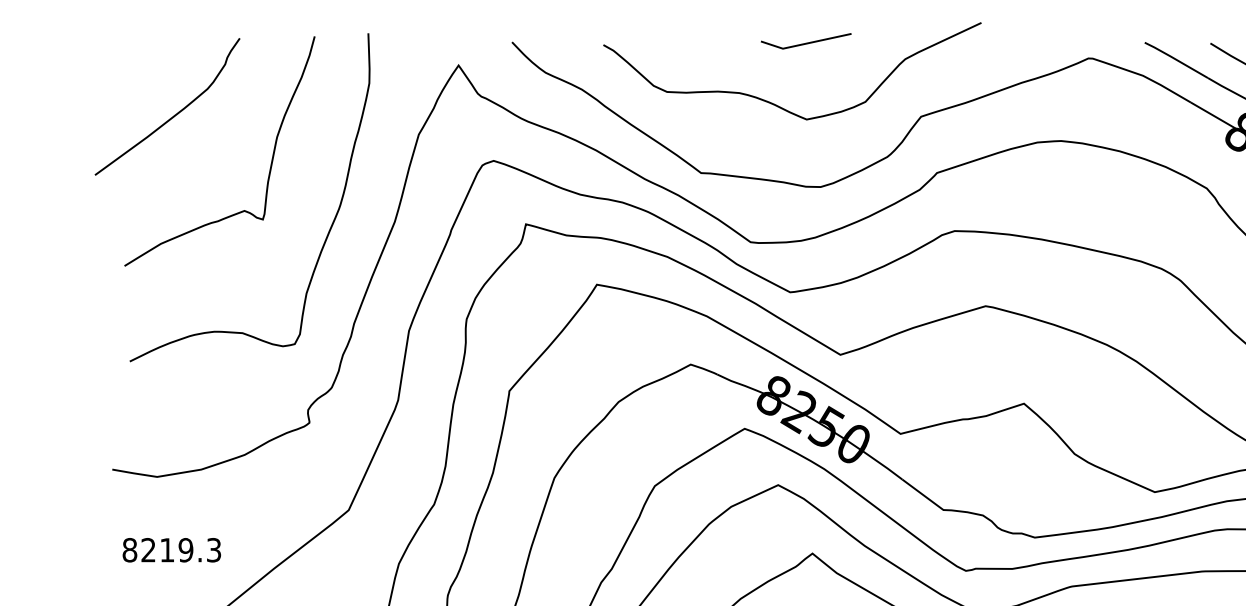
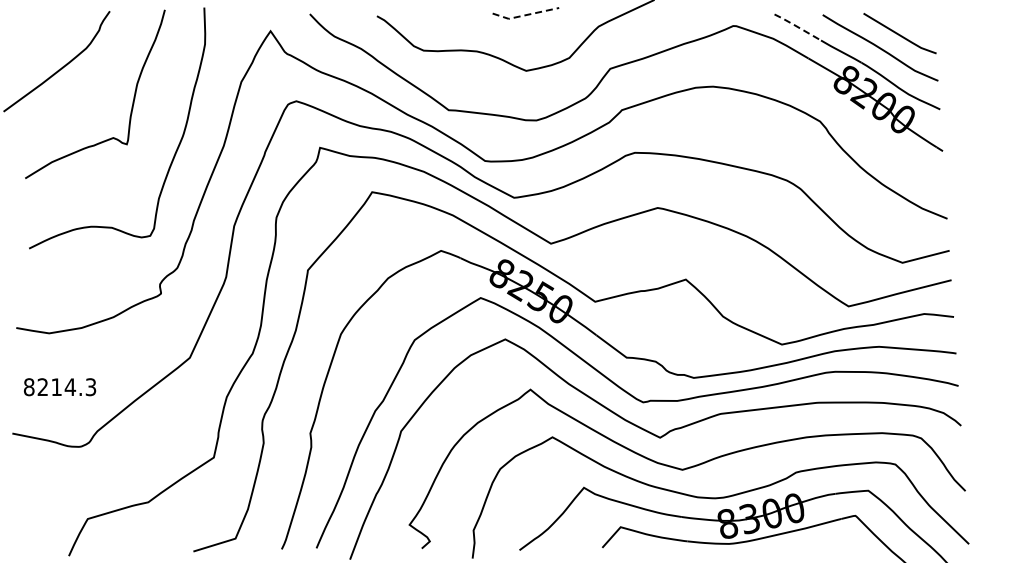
line: (805, 44) -> (525, 15), solid -> dashed
line: (1174, 59) -> (796, 26), solid -> dashed
text: (186, 550) -> (70, 387), 8219.3 -> 8214.3

